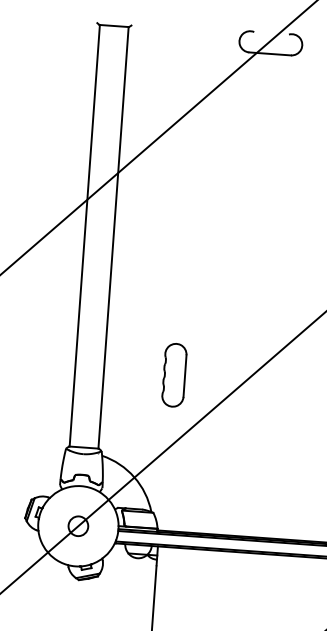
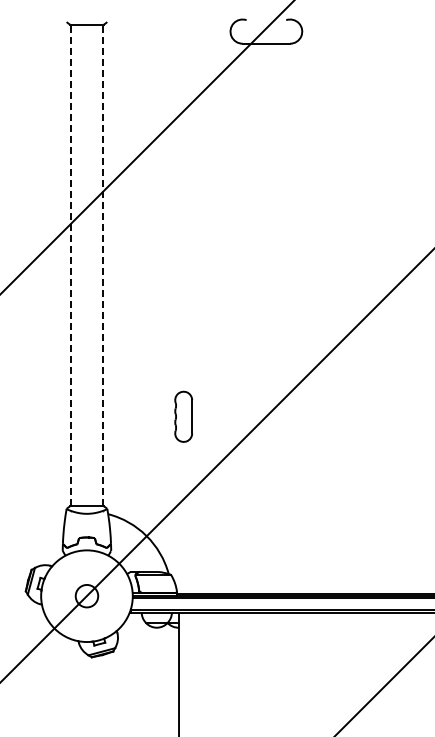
line: (84, 235) -> (70, 265), solid -> dashed
line: (113, 237) -> (103, 265), solid -> dashed
part: (174, 375) -> (183, 416), size x0.7

